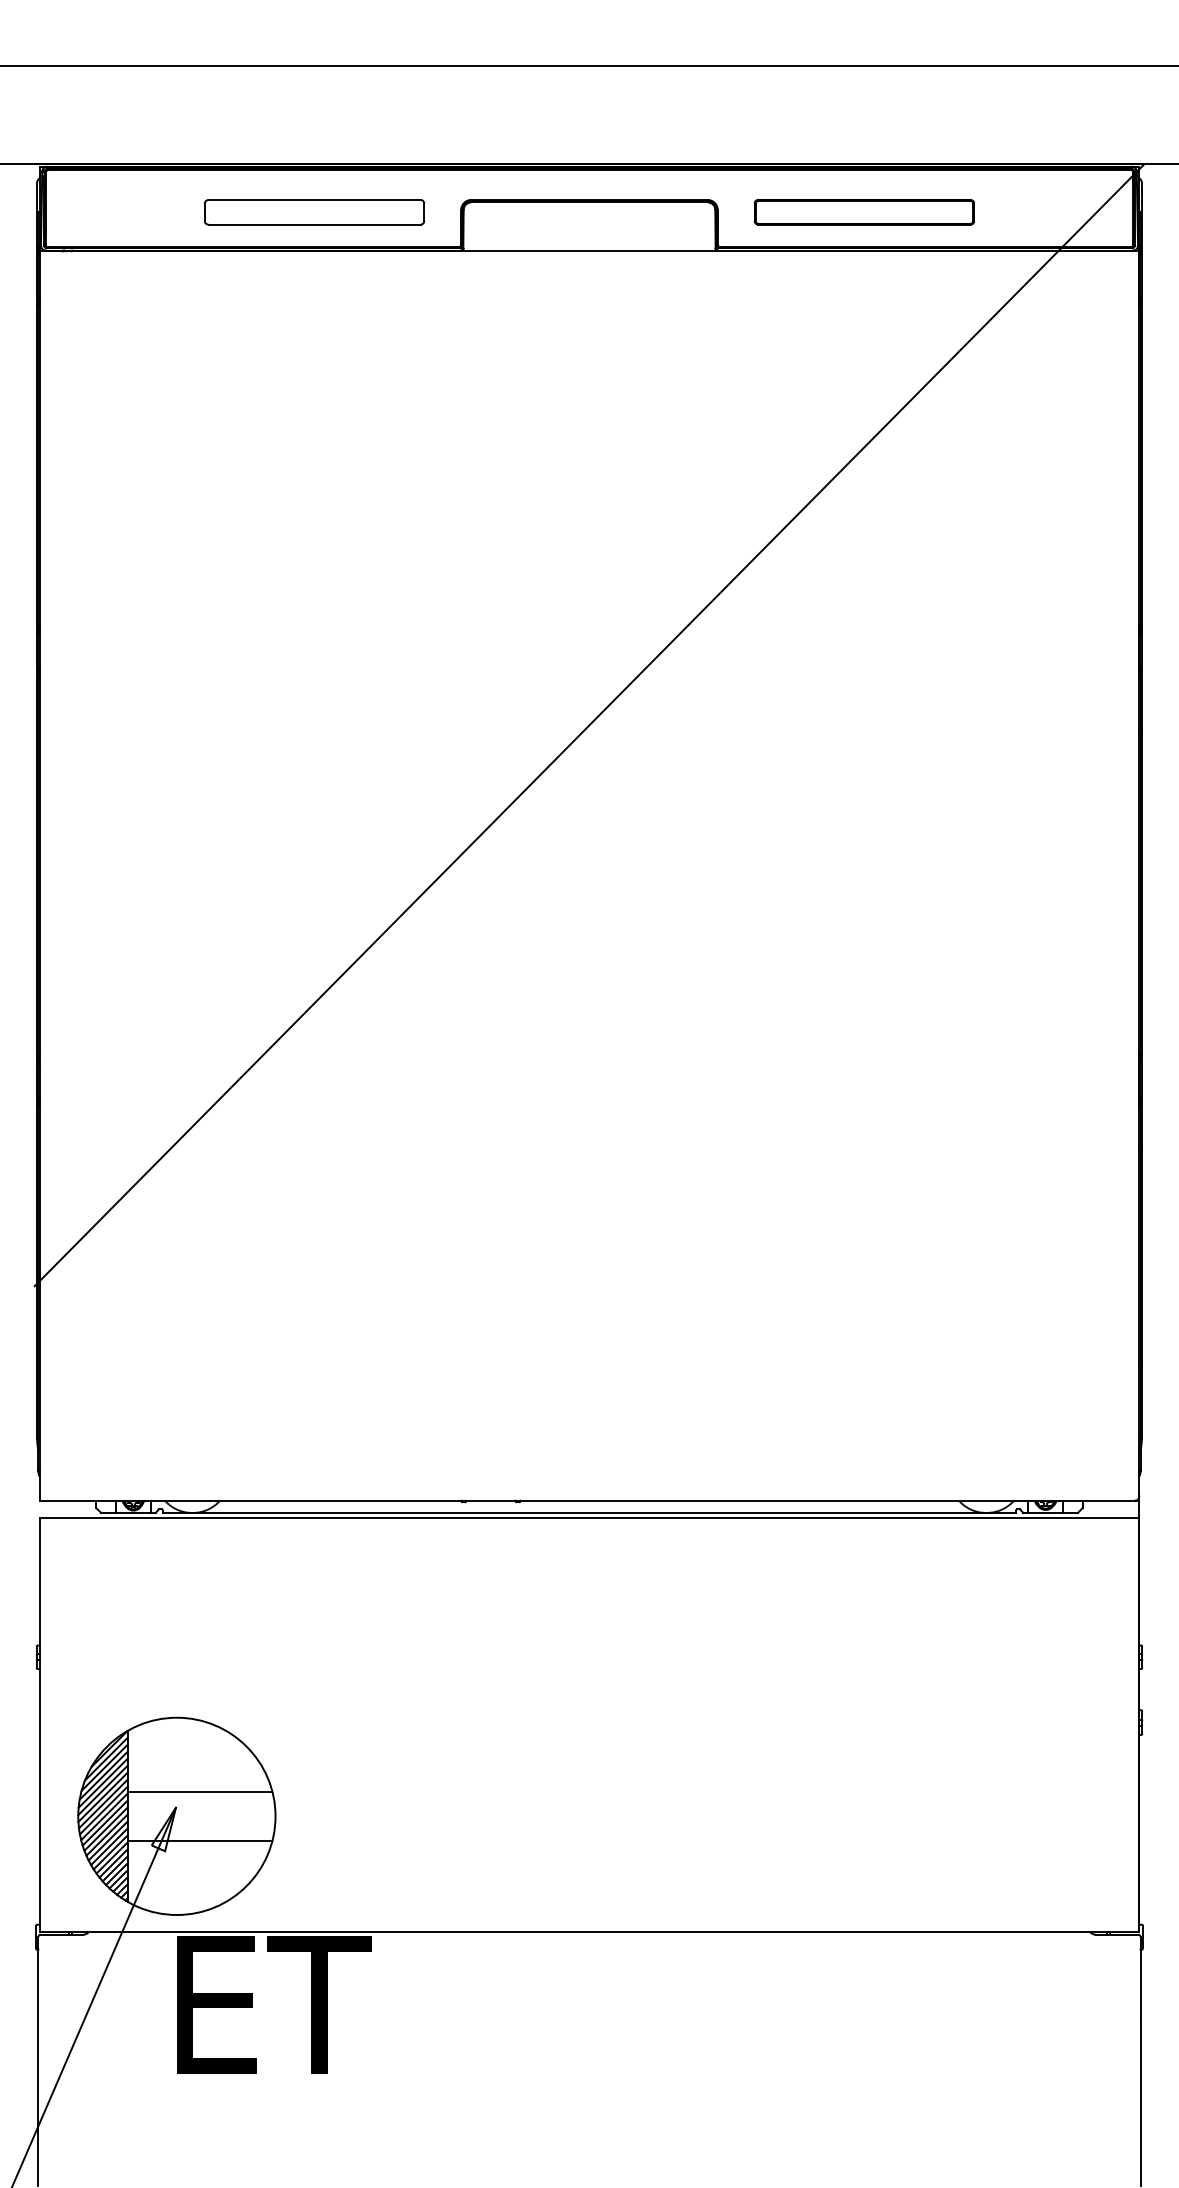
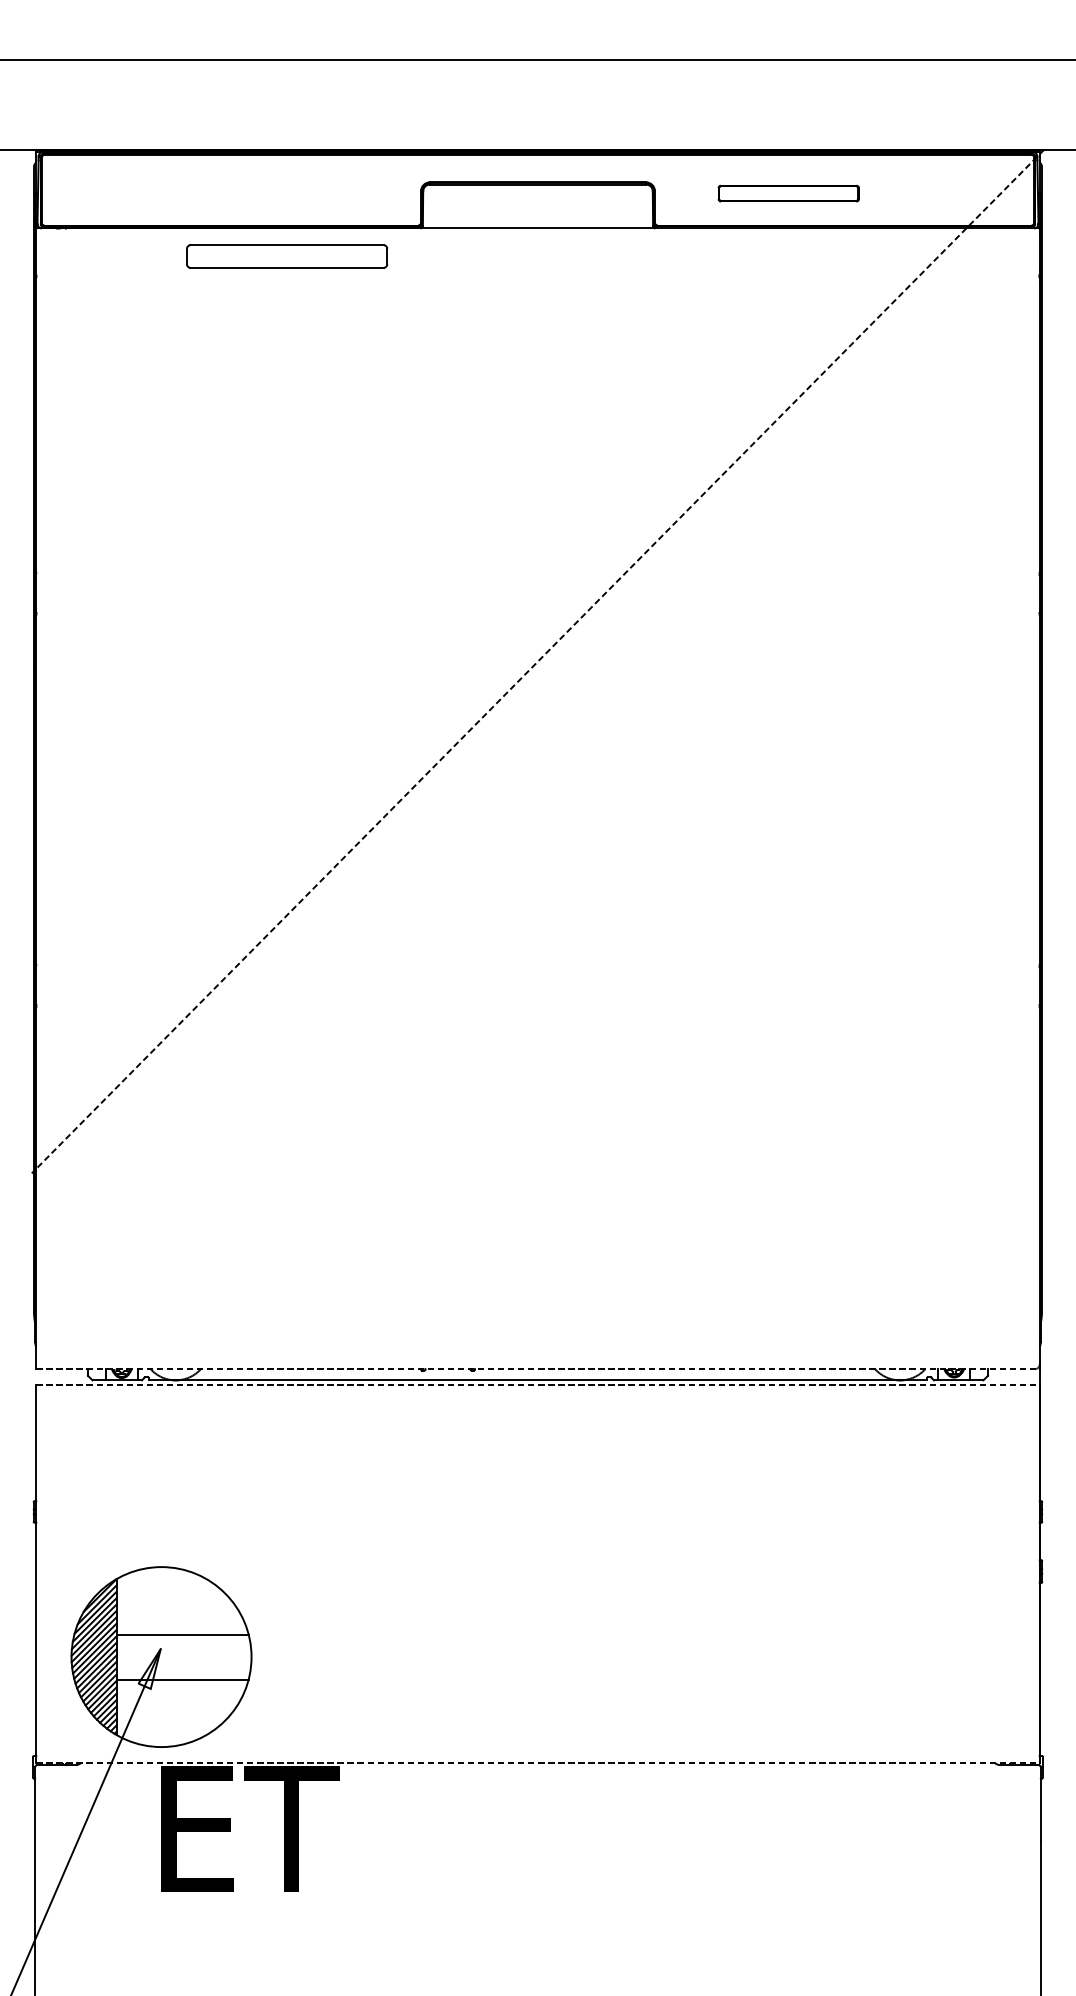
part: (314, 212) -> (287, 256), moved
part: (863, 212) -> (787, 193), size x0.7
line: (589, 725) -> (538, 661), solid -> dashed
line: (589, 1500) -> (538, 1368), solid -> dashed
line: (589, 1518) -> (538, 1385), solid -> dashed
line: (589, 1932) -> (538, 1763), solid -> dashed

